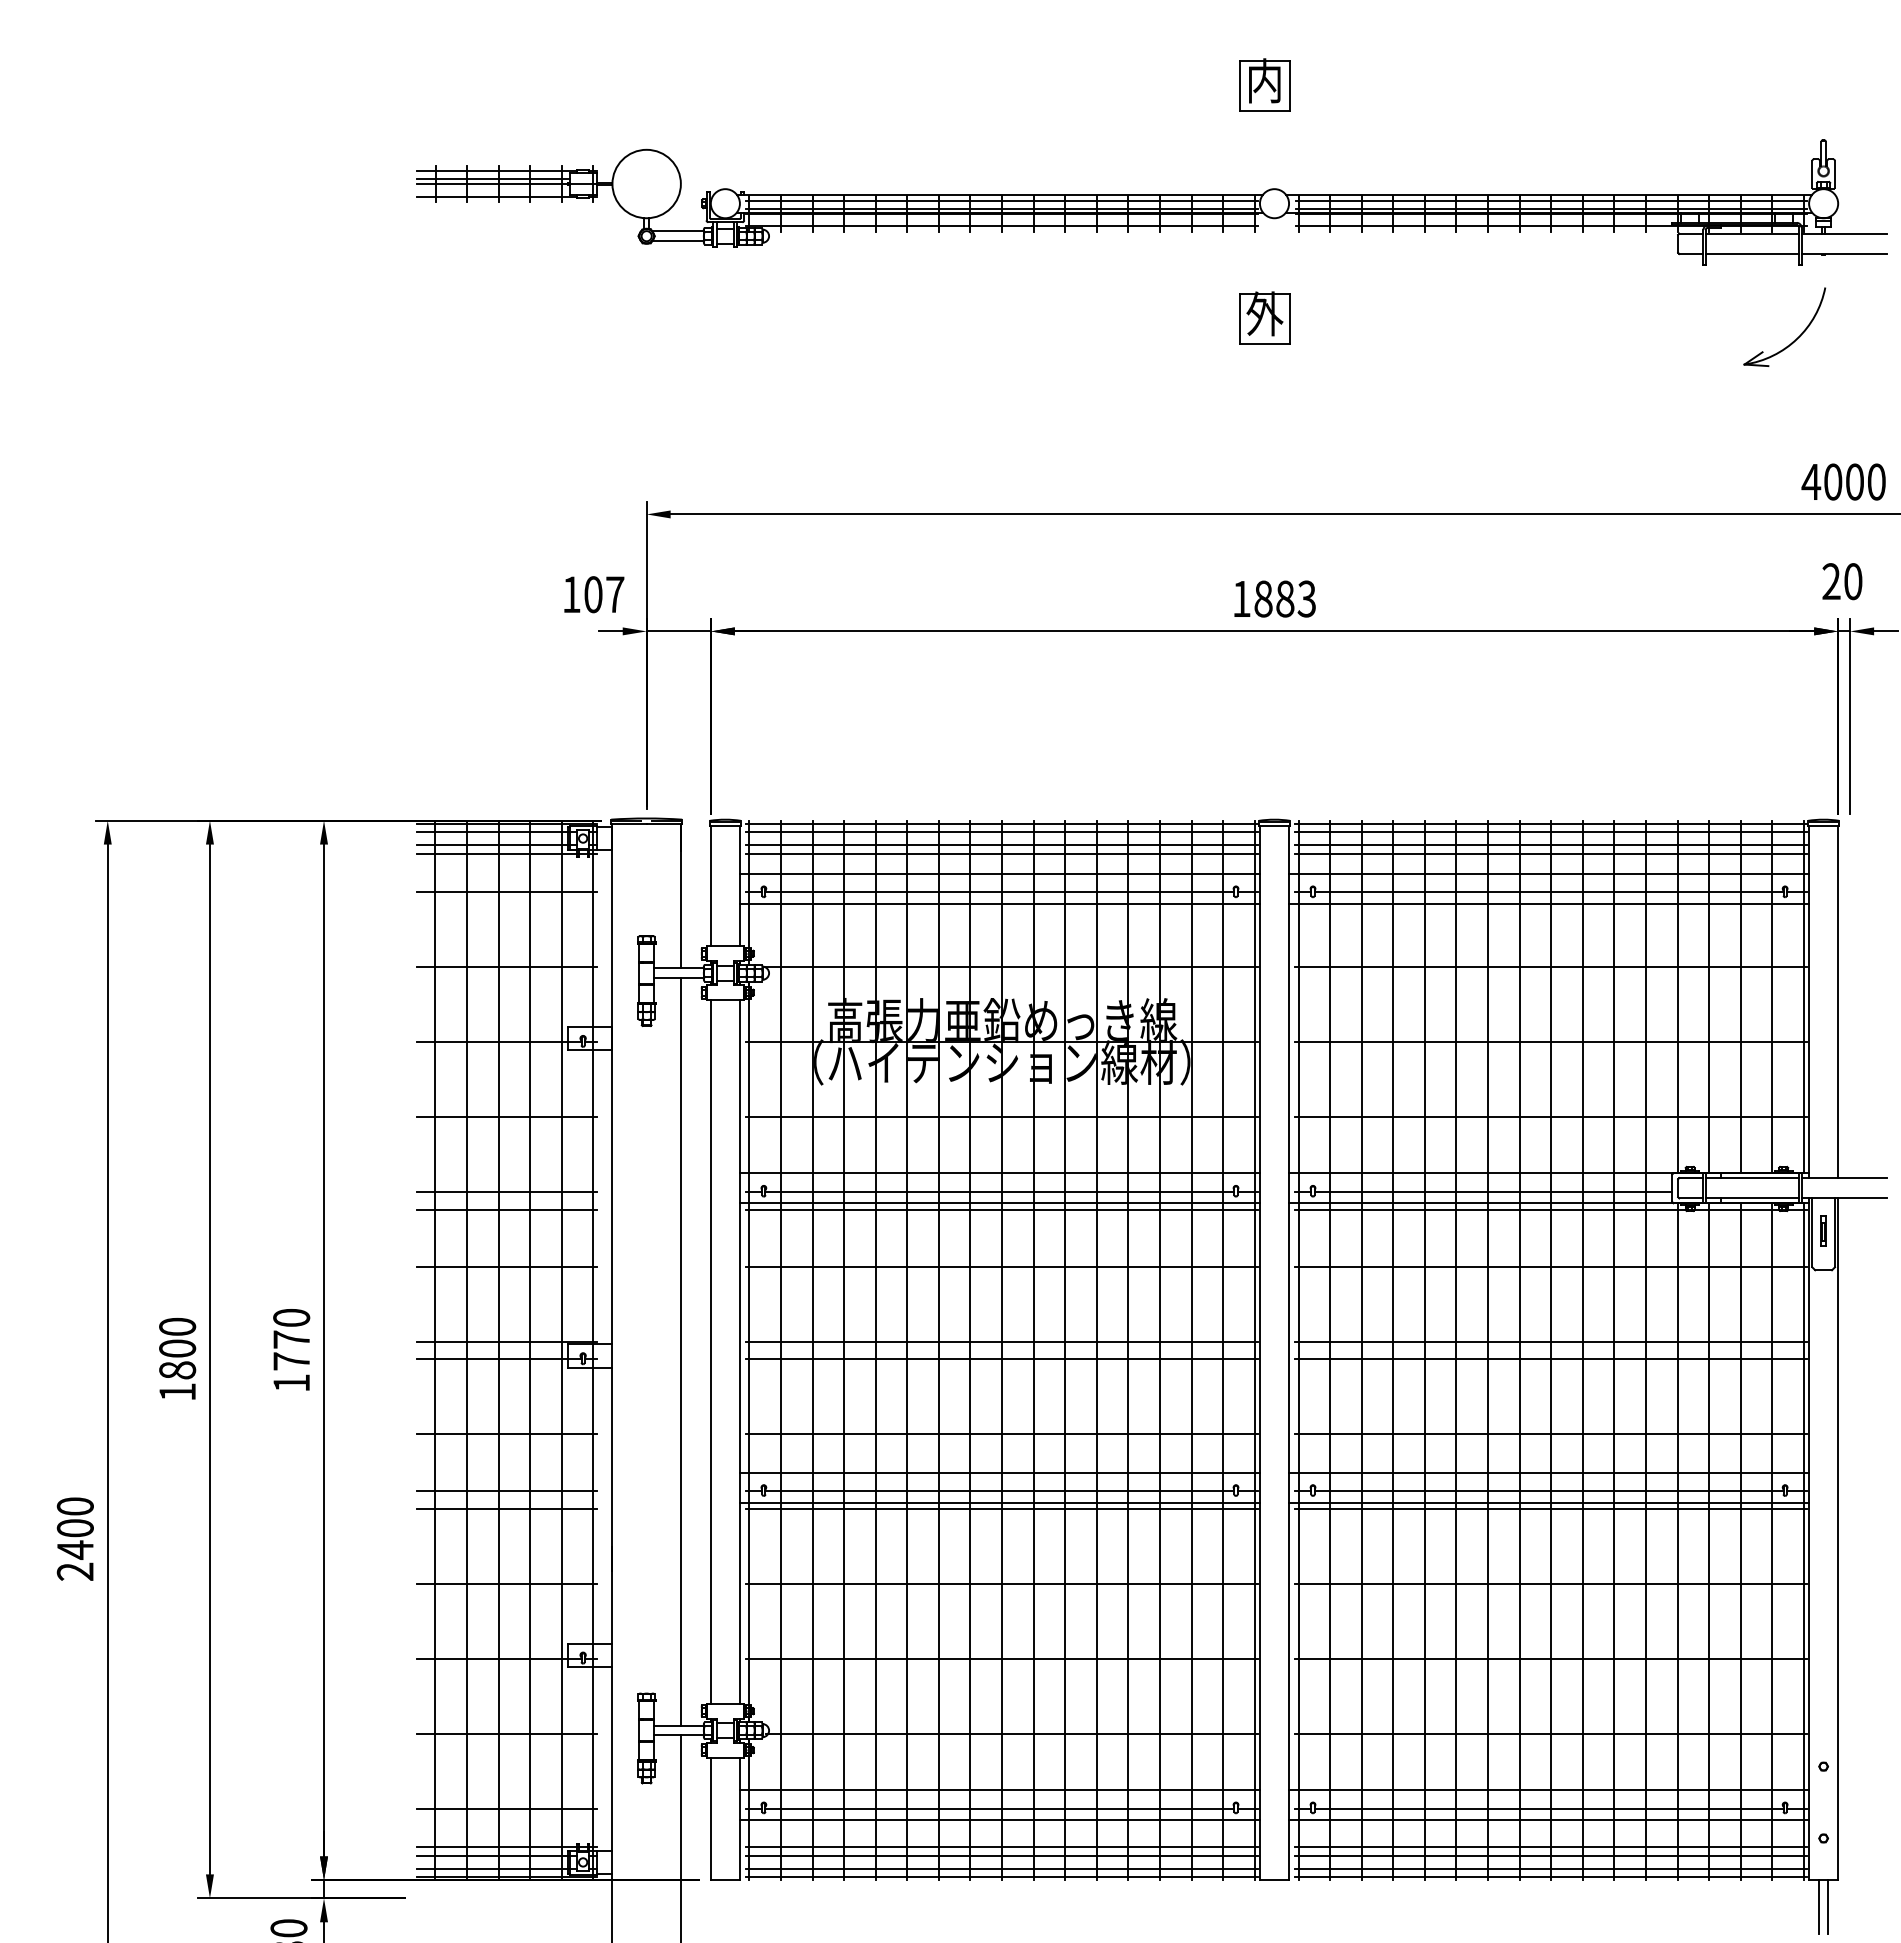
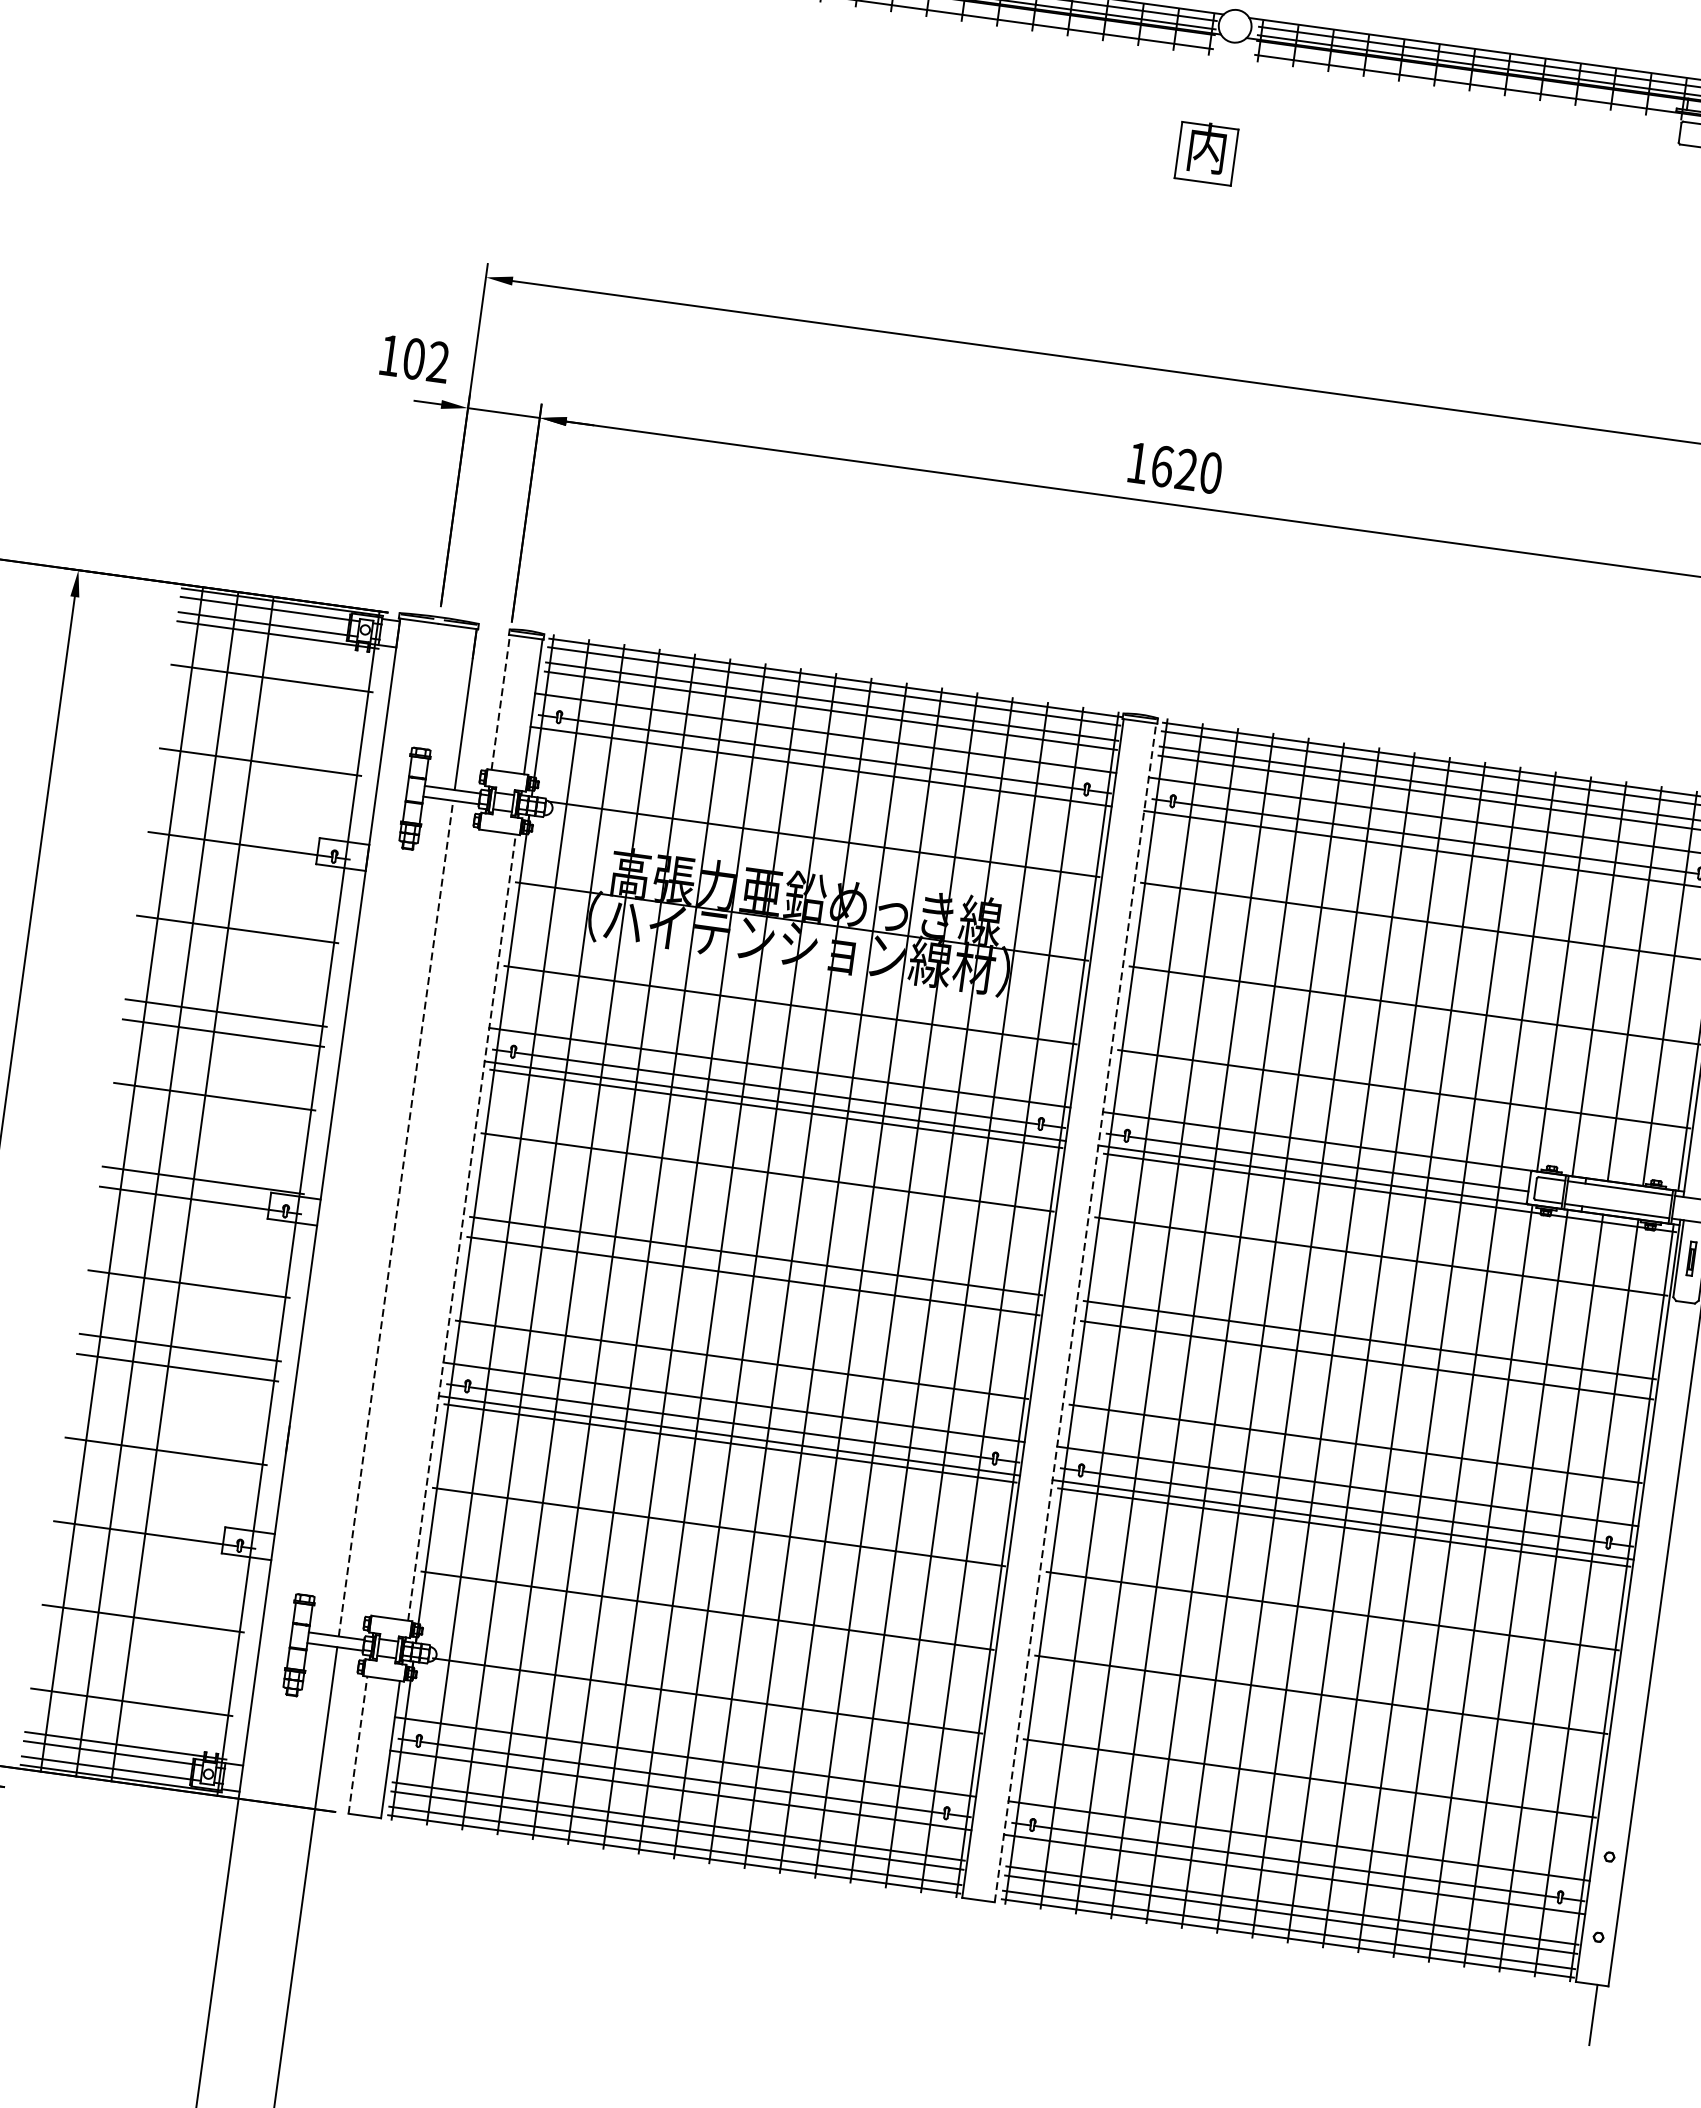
text: (1264, 313) -> (1207, 147), 外 -> 内
text: (615, 594) -> (438, 362), 107 -> 102
text: (1285, 598) -> (1187, 469), 1883 -> 1620
line: (710, 885) -> (500, 701), solid -> dashed
line: (530, 1350) -> (228, 1193), removed
line: (561, 1350) -> (262, 1198), removed
line: (680, 1351) -> (395, 1218), solid -> dashed
line: (710, 1351) -> (429, 1222), removed
line: (739, 1351) -> (461, 1227), solid -> dashed
line: (1289, 1352) -> (1076, 1312), solid -> dashed
line: (710, 1818) -> (357, 1744), solid -> dashed
line: (1818, 1907) -> (1582, 2013), removed

